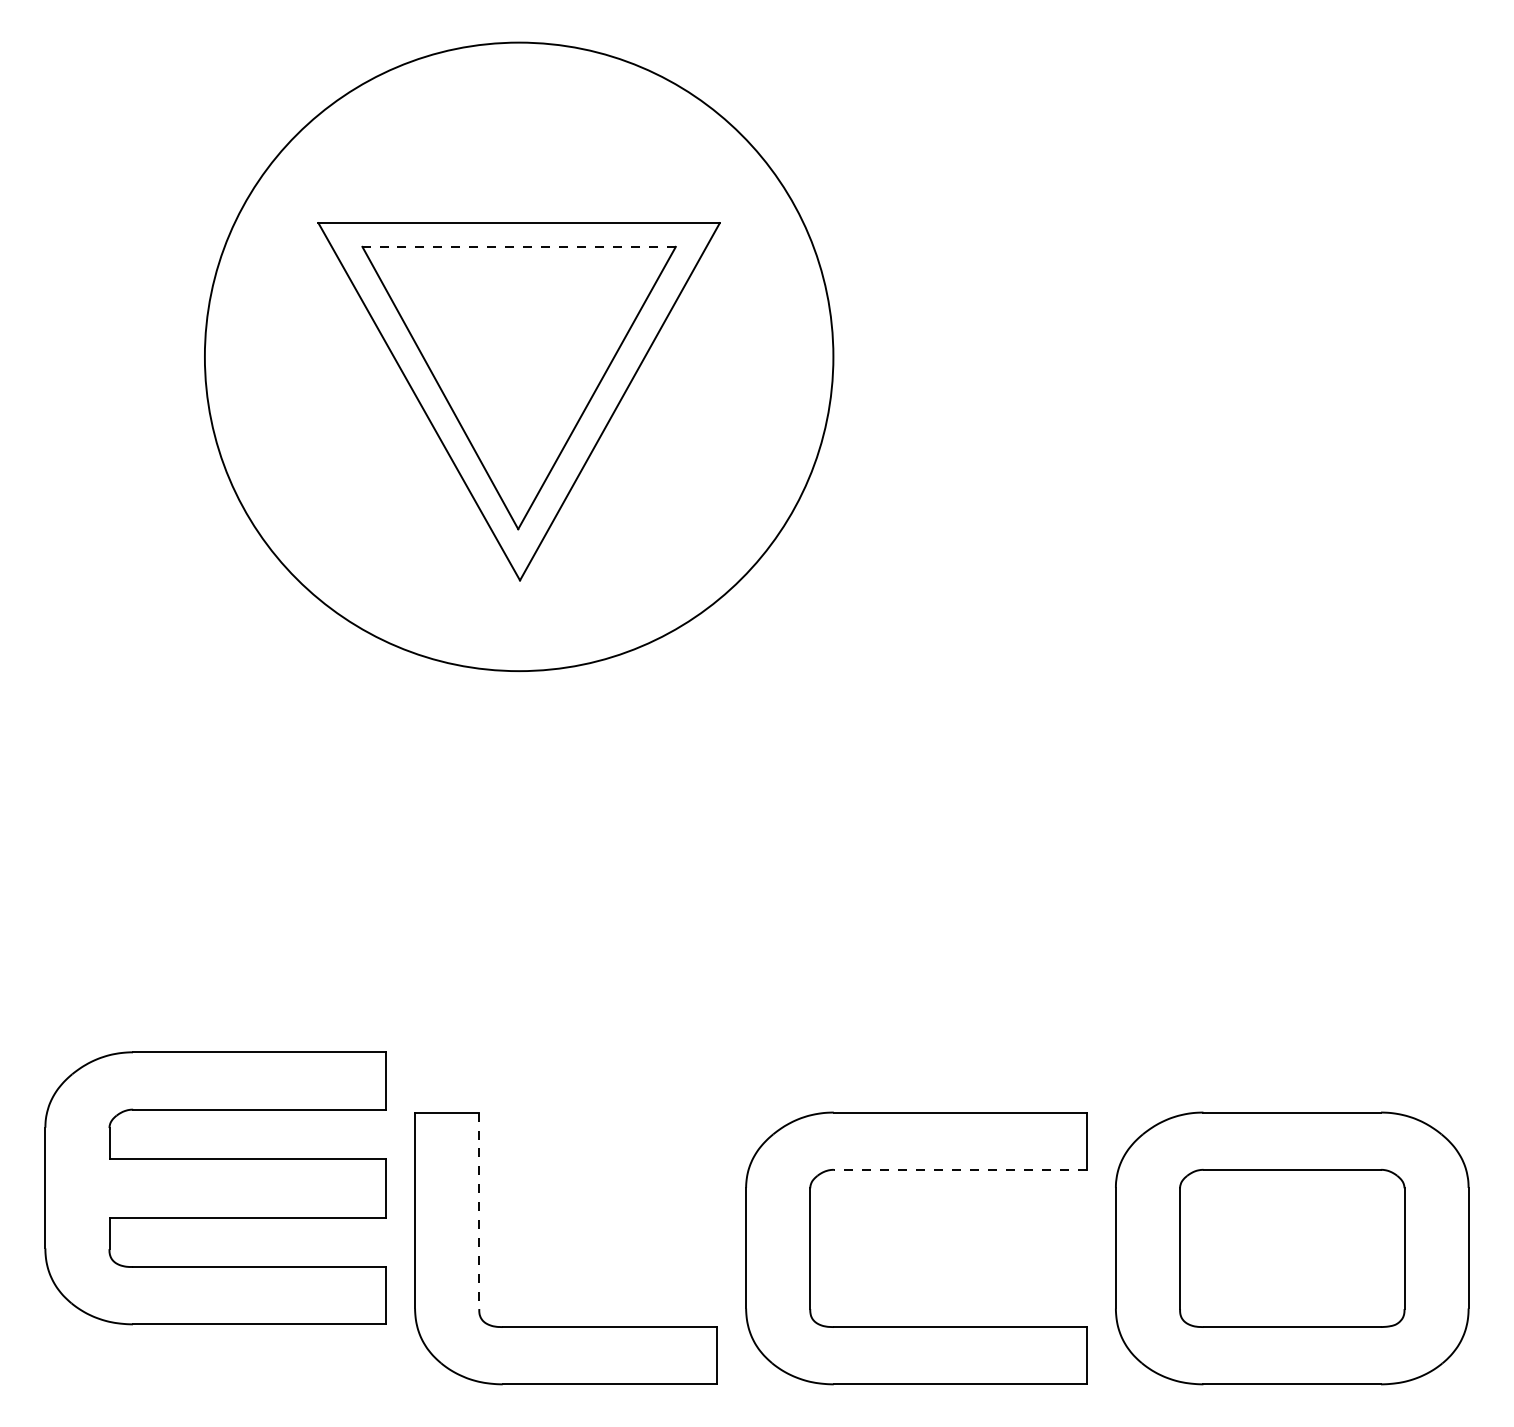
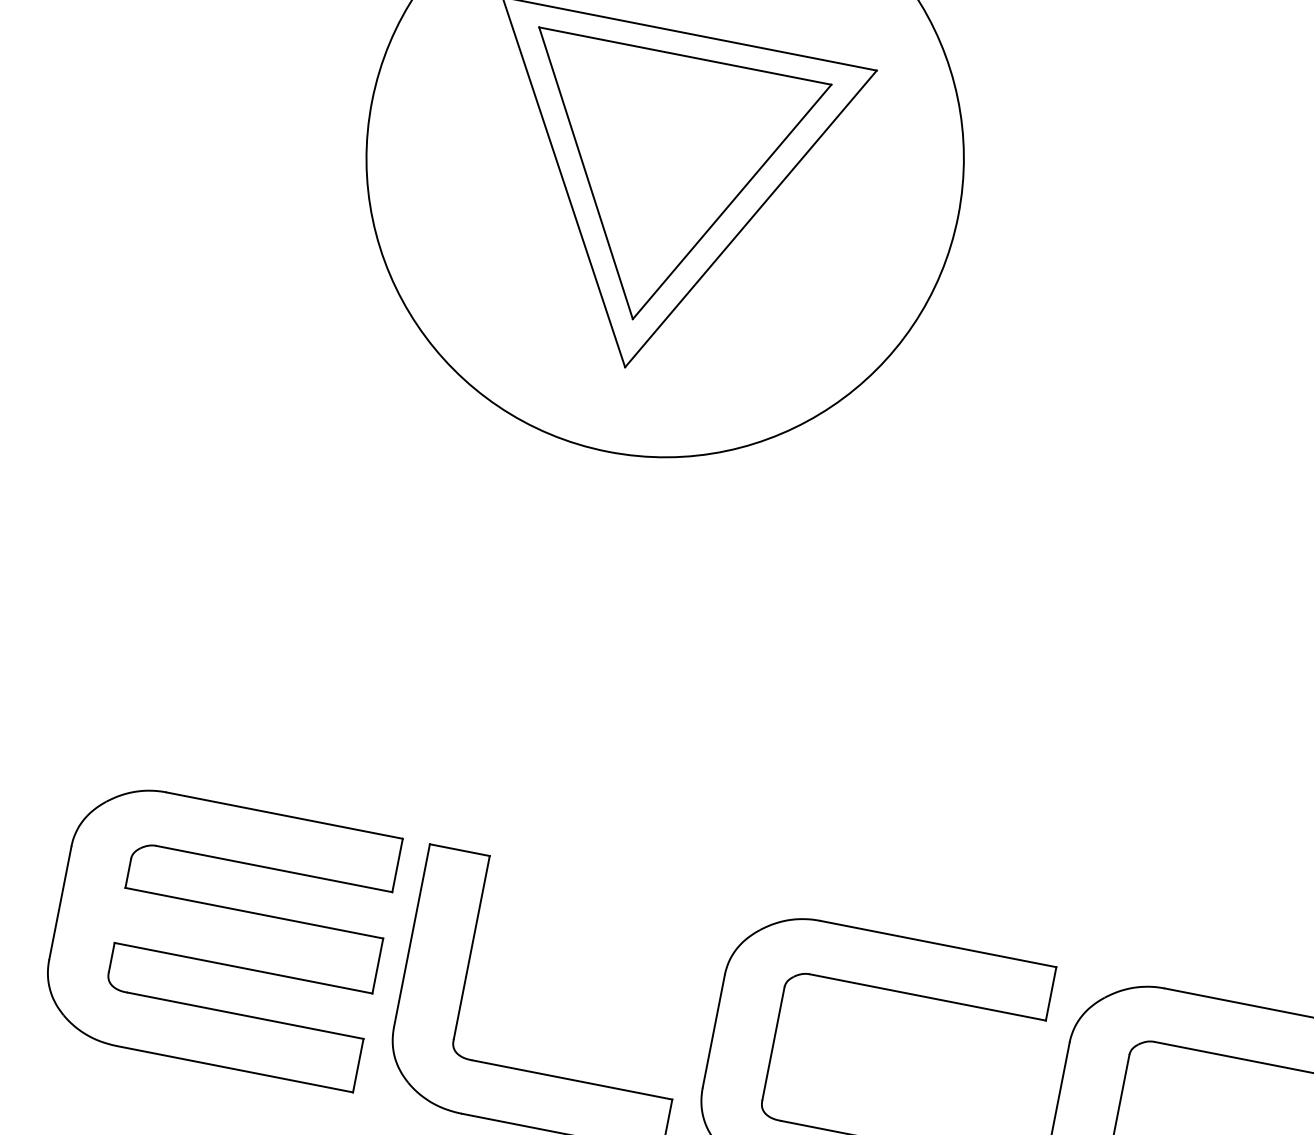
line: (519, 246) -> (685, 55), dashed -> solid
line: (959, 1169) -> (927, 996), dashed -> solid
part: (215, 1188) -> (218, 934), moved
line: (479, 1211) -> (471, 948), dashed -> solid

